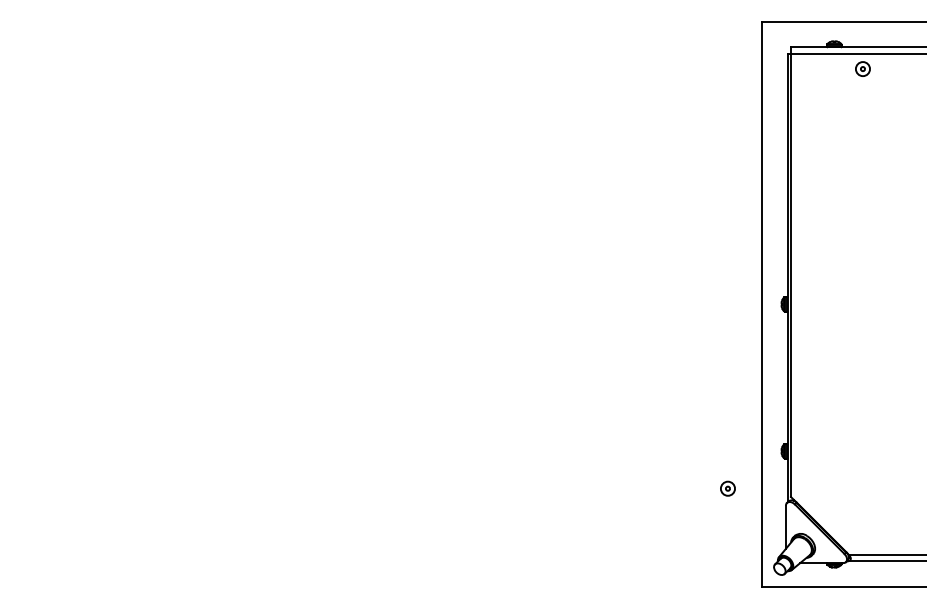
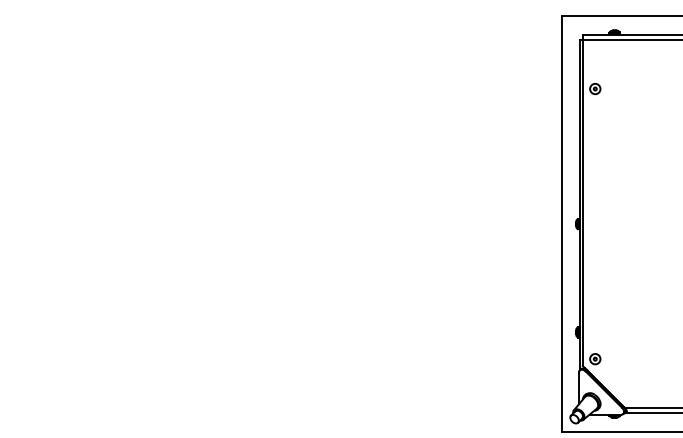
part: (862, 68) -> (594, 88), moved
part: (727, 488) -> (594, 358), moved

